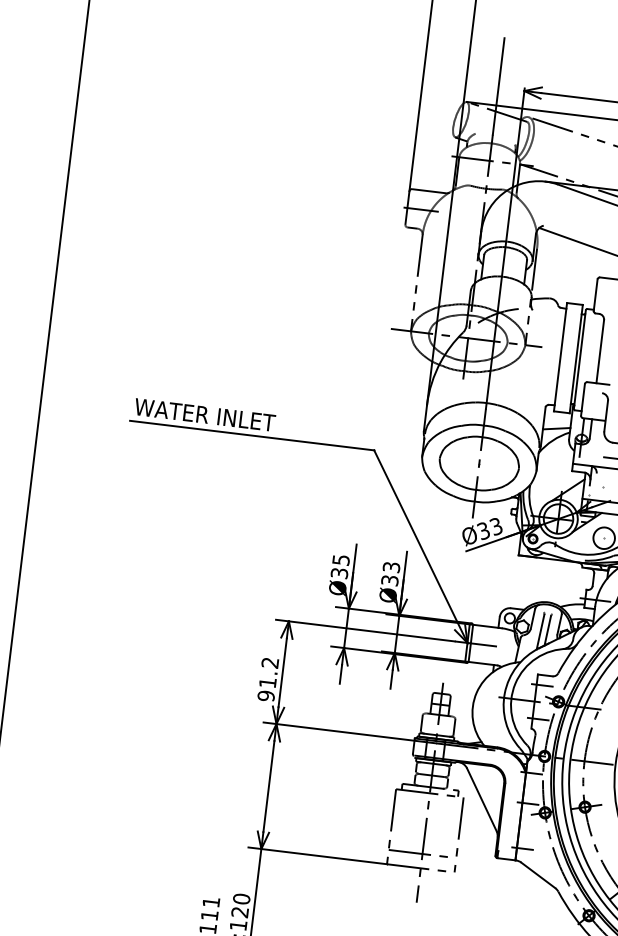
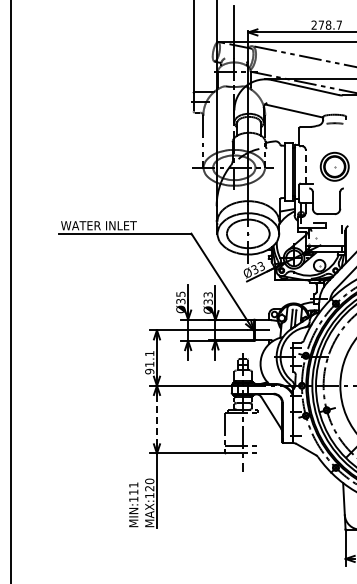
line: (600, 351) -> (305, 166), solid -> dashed
text: (269, 662) -> (149, 353), 91.2 -> 91.1
line: (268, 786) -> (156, 419), solid -> dashed
line: (459, 833) -> (261, 432), removed

